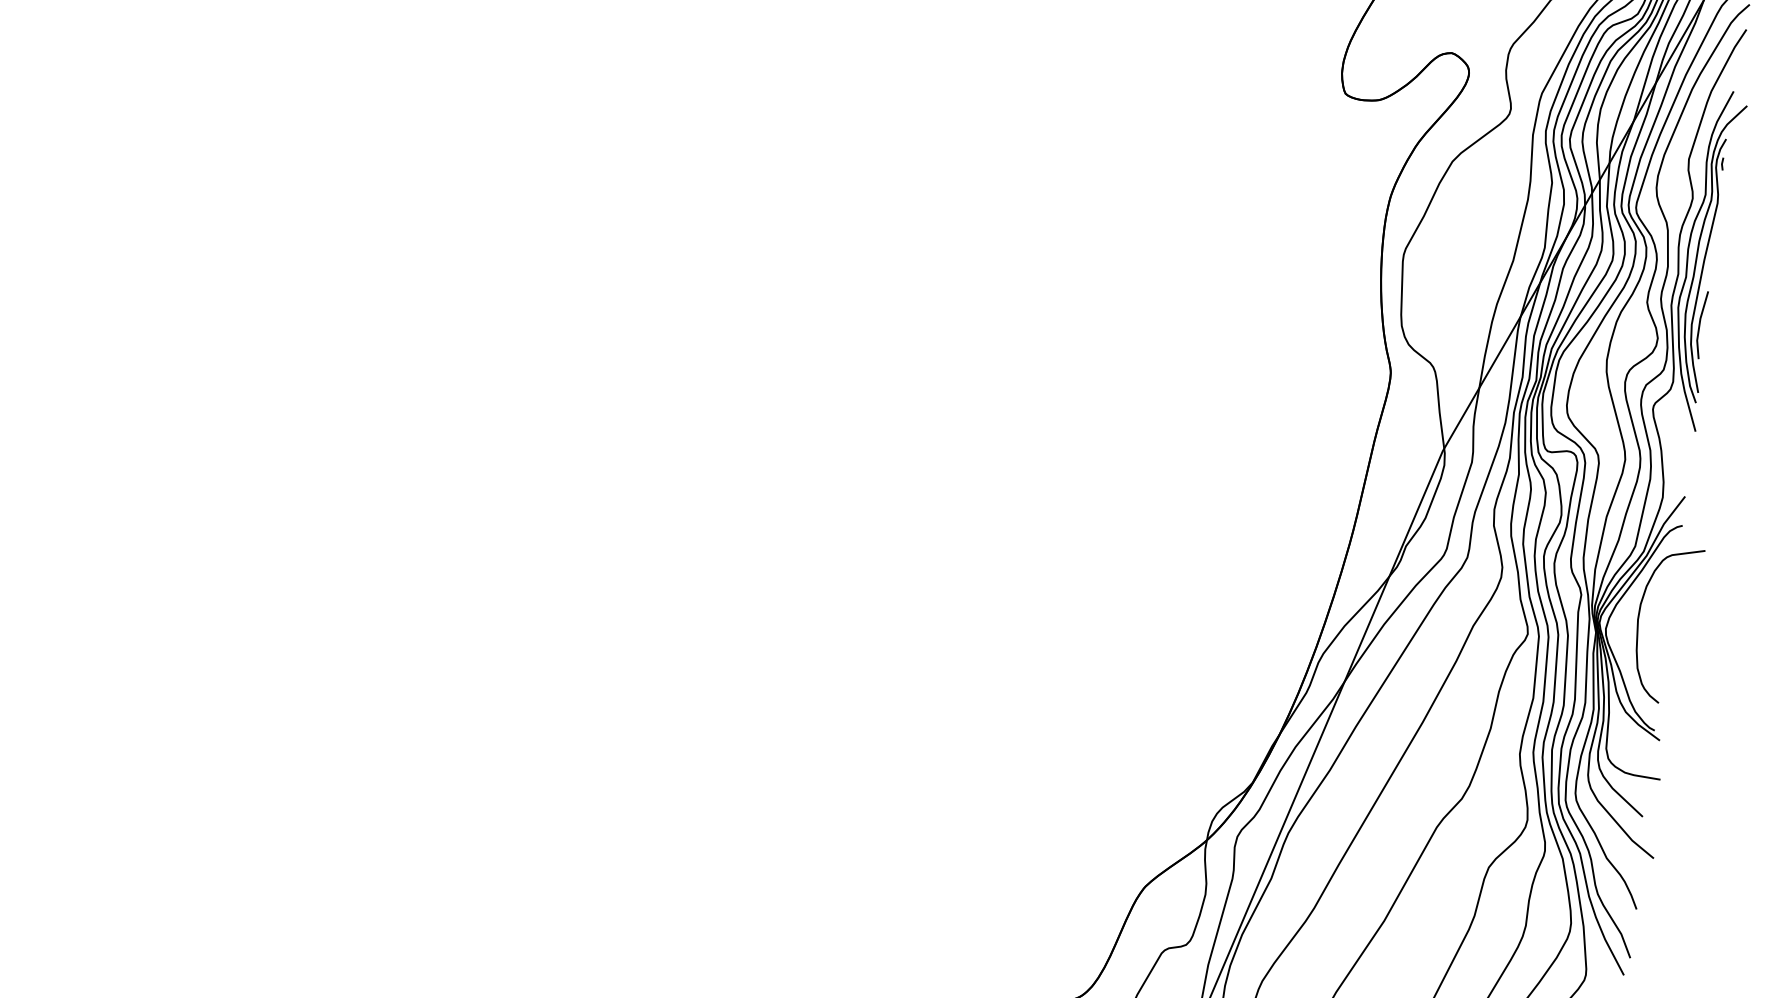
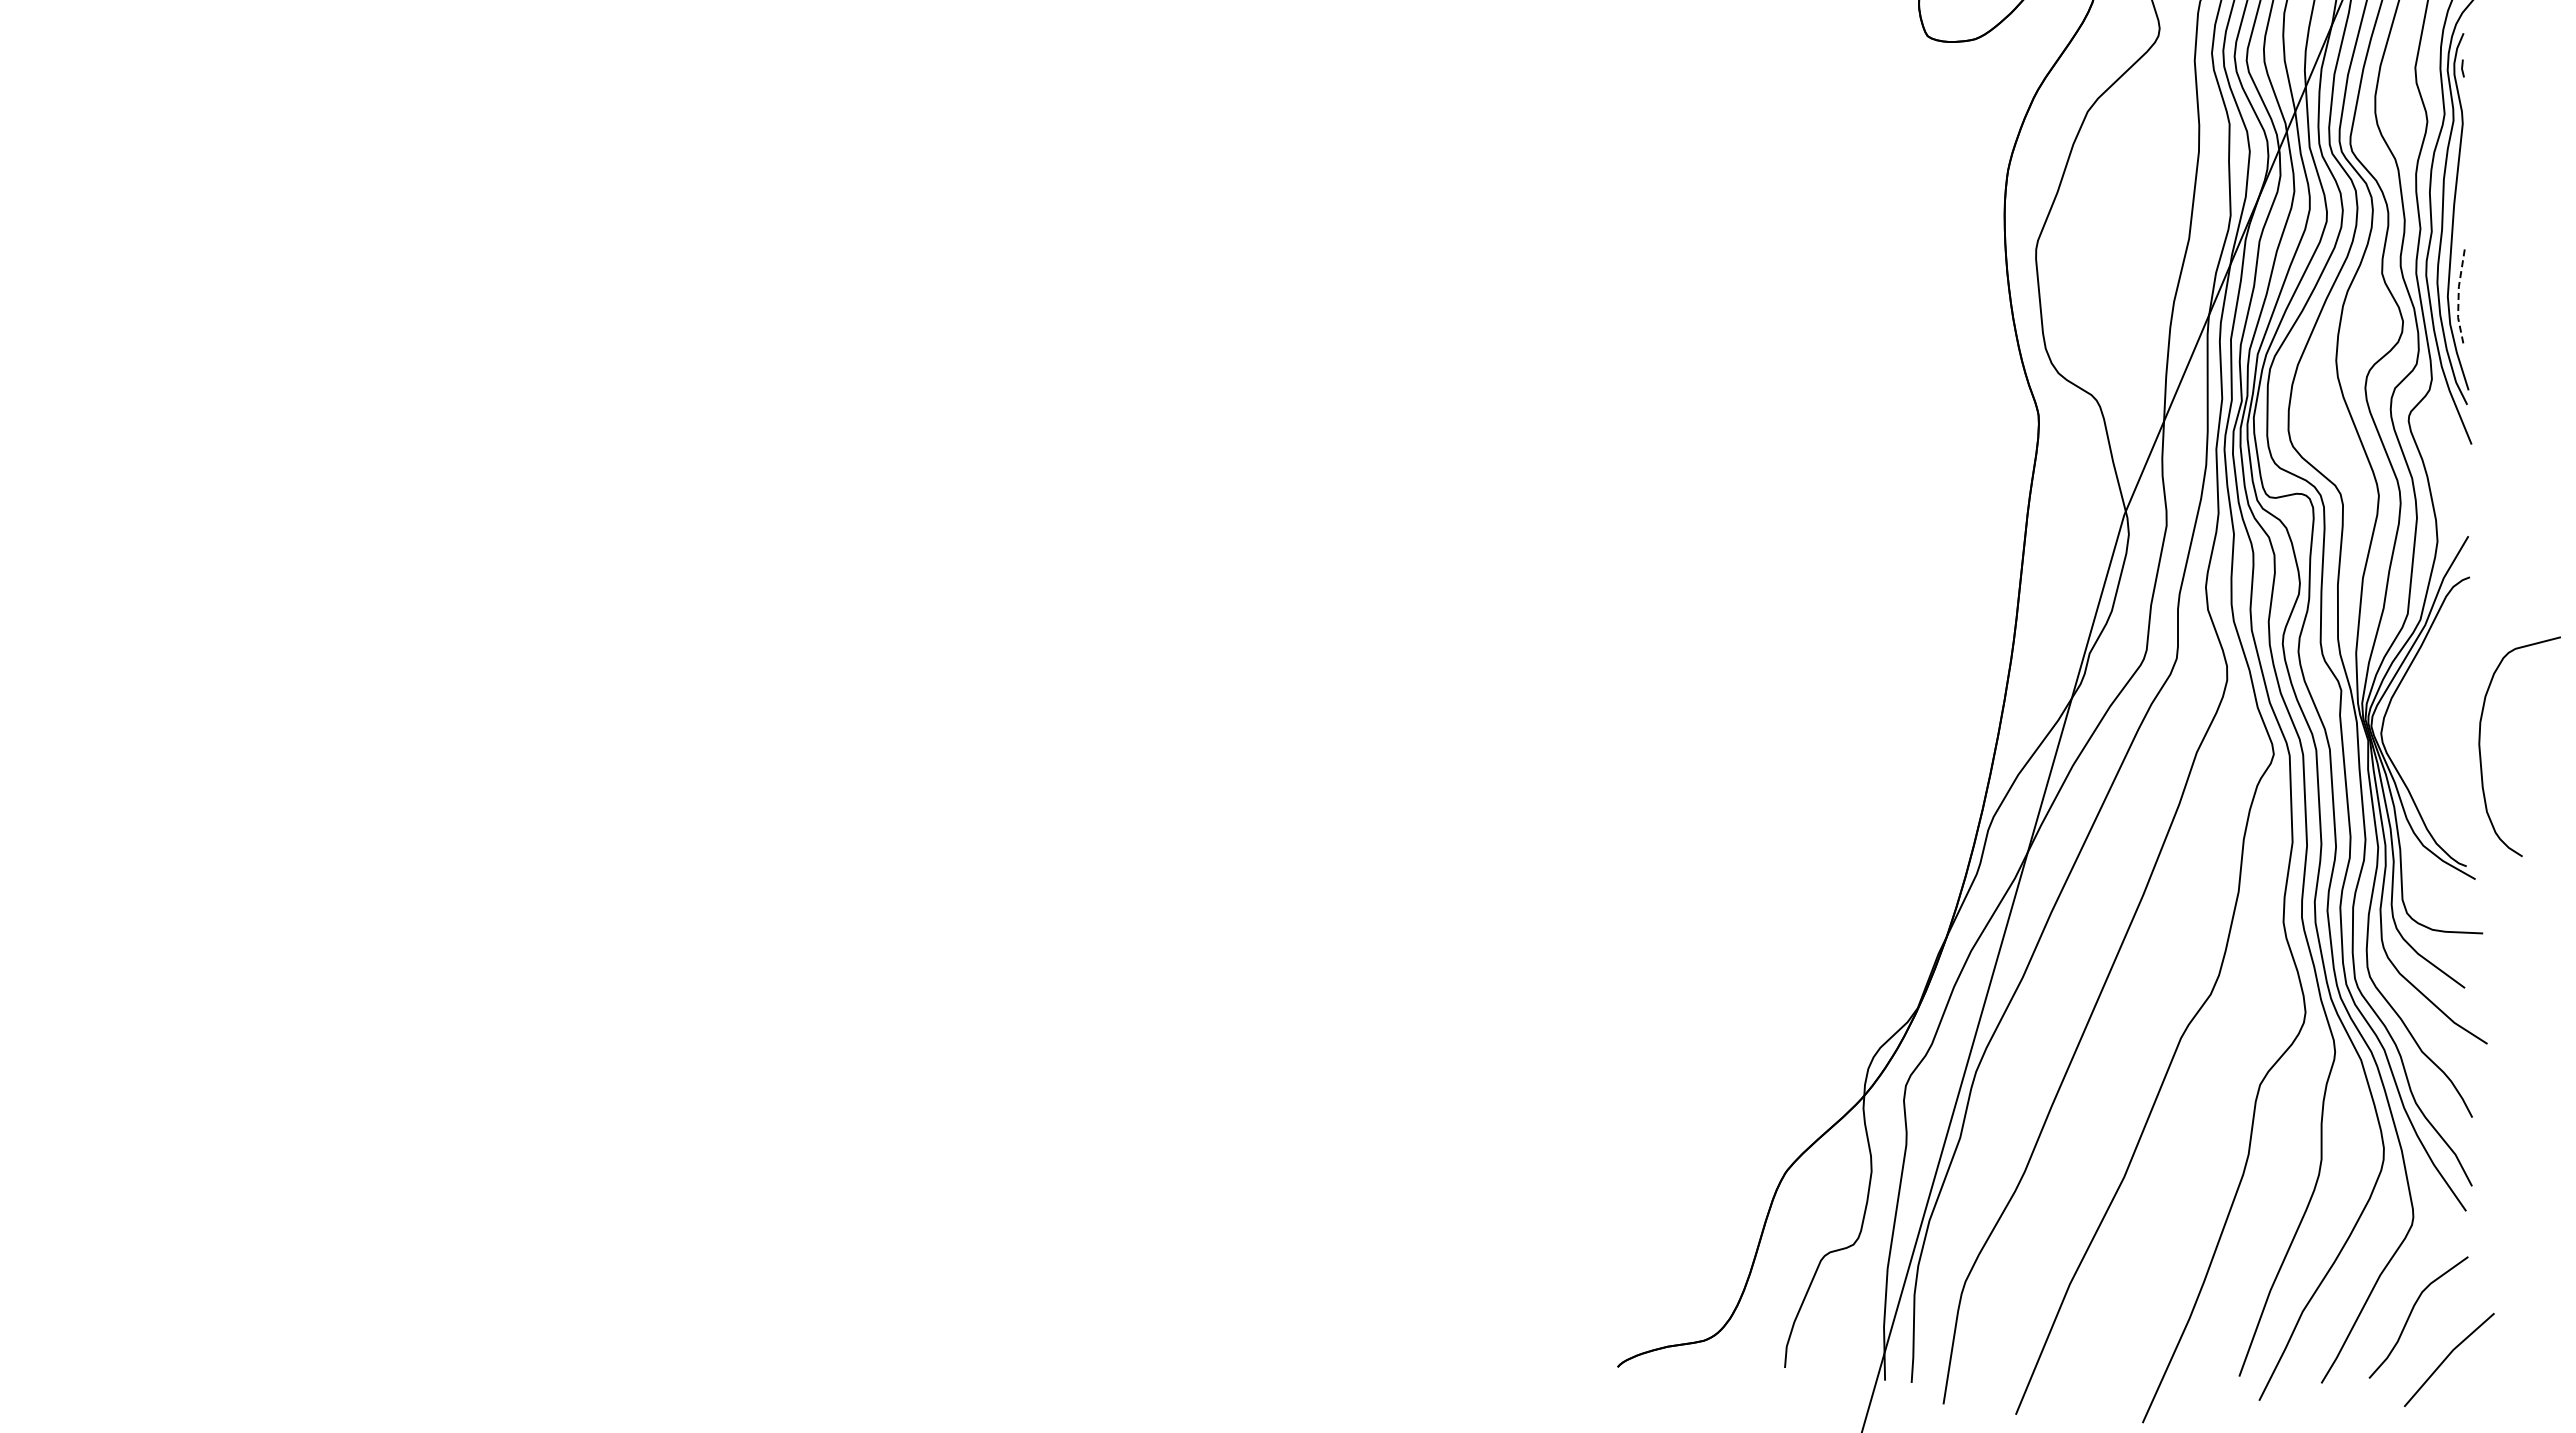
line: (1699, 324) -> (2458, 295), solid -> dashed
curve: (1638, 621) -> (2480, 746), moved

